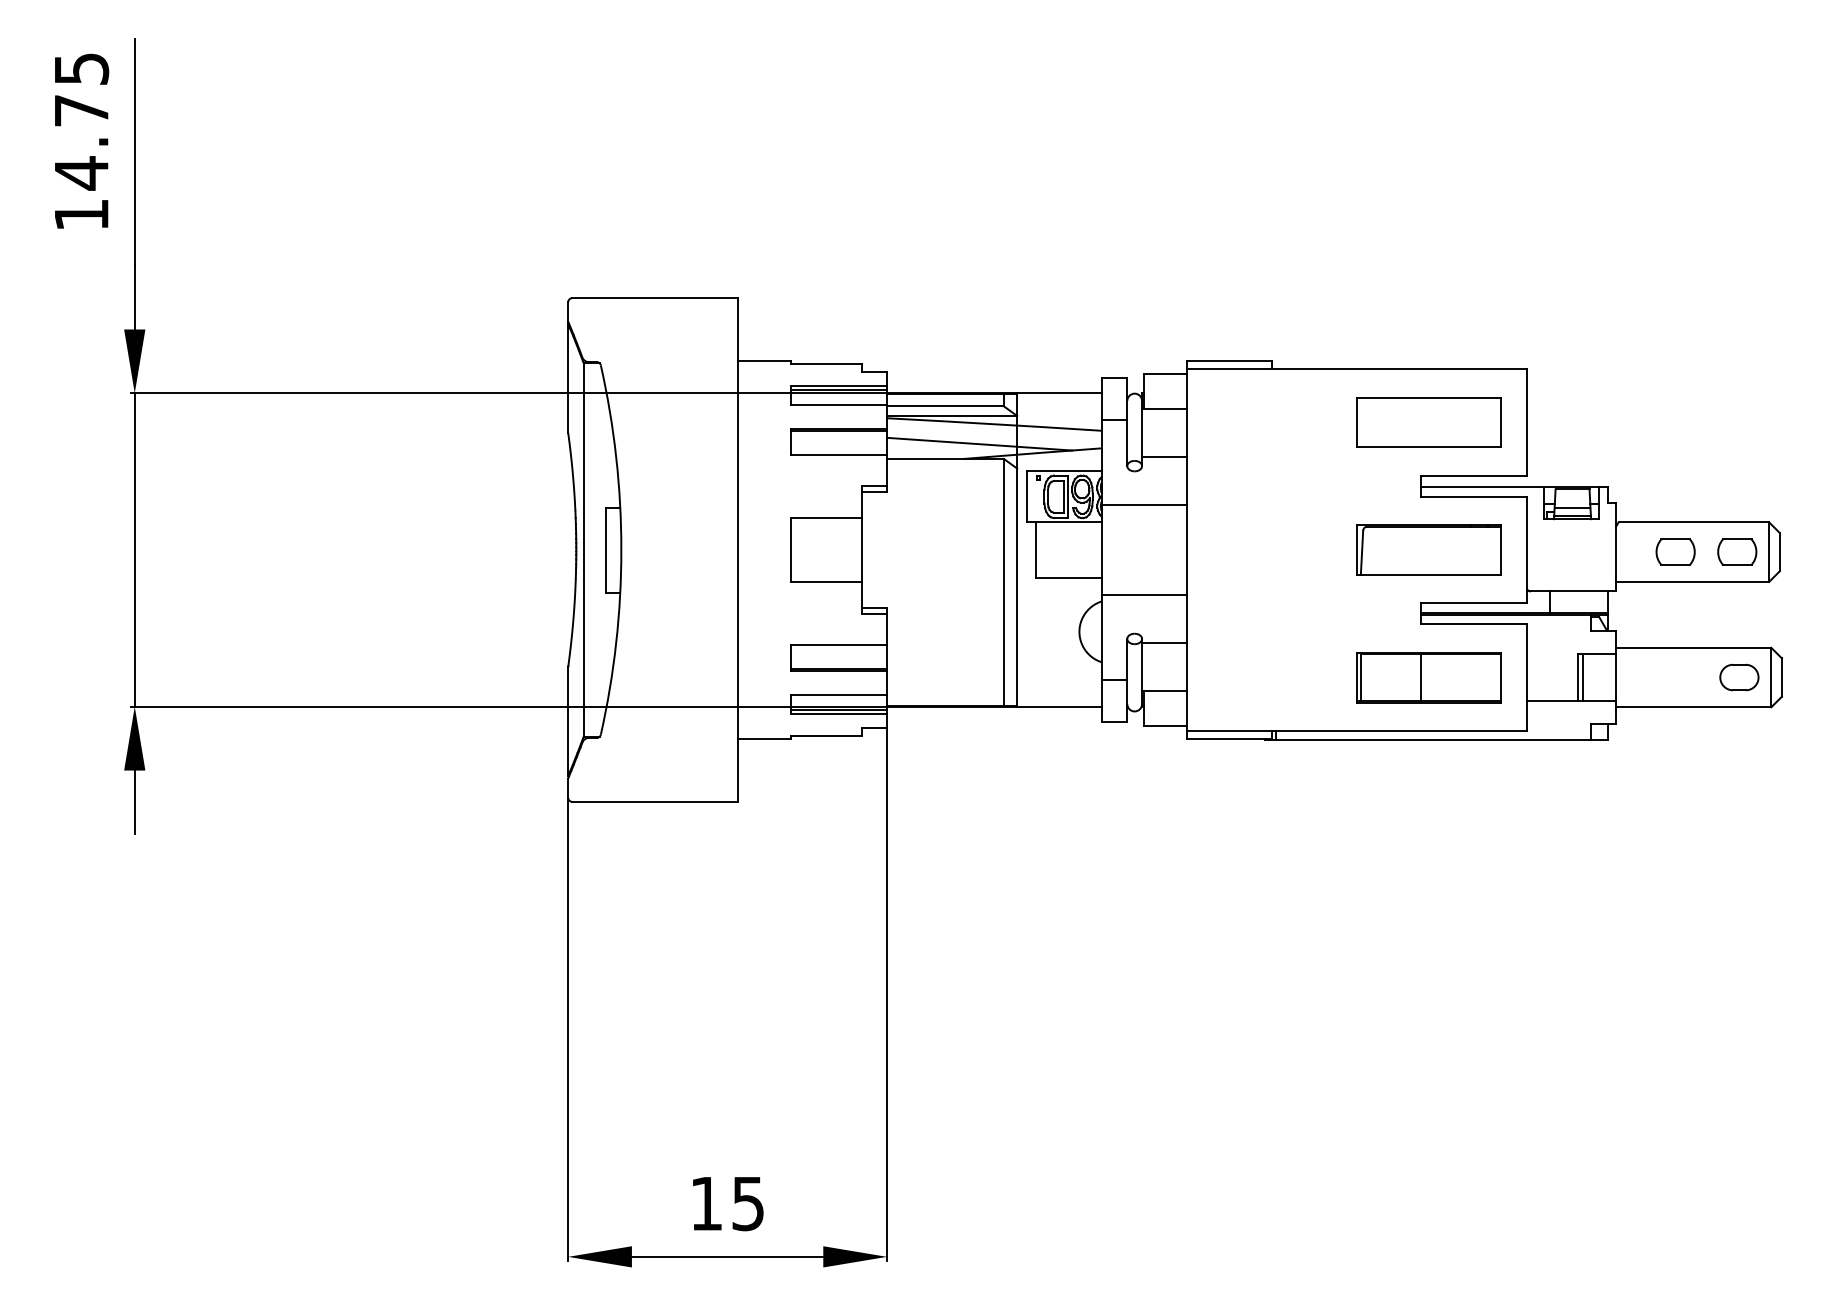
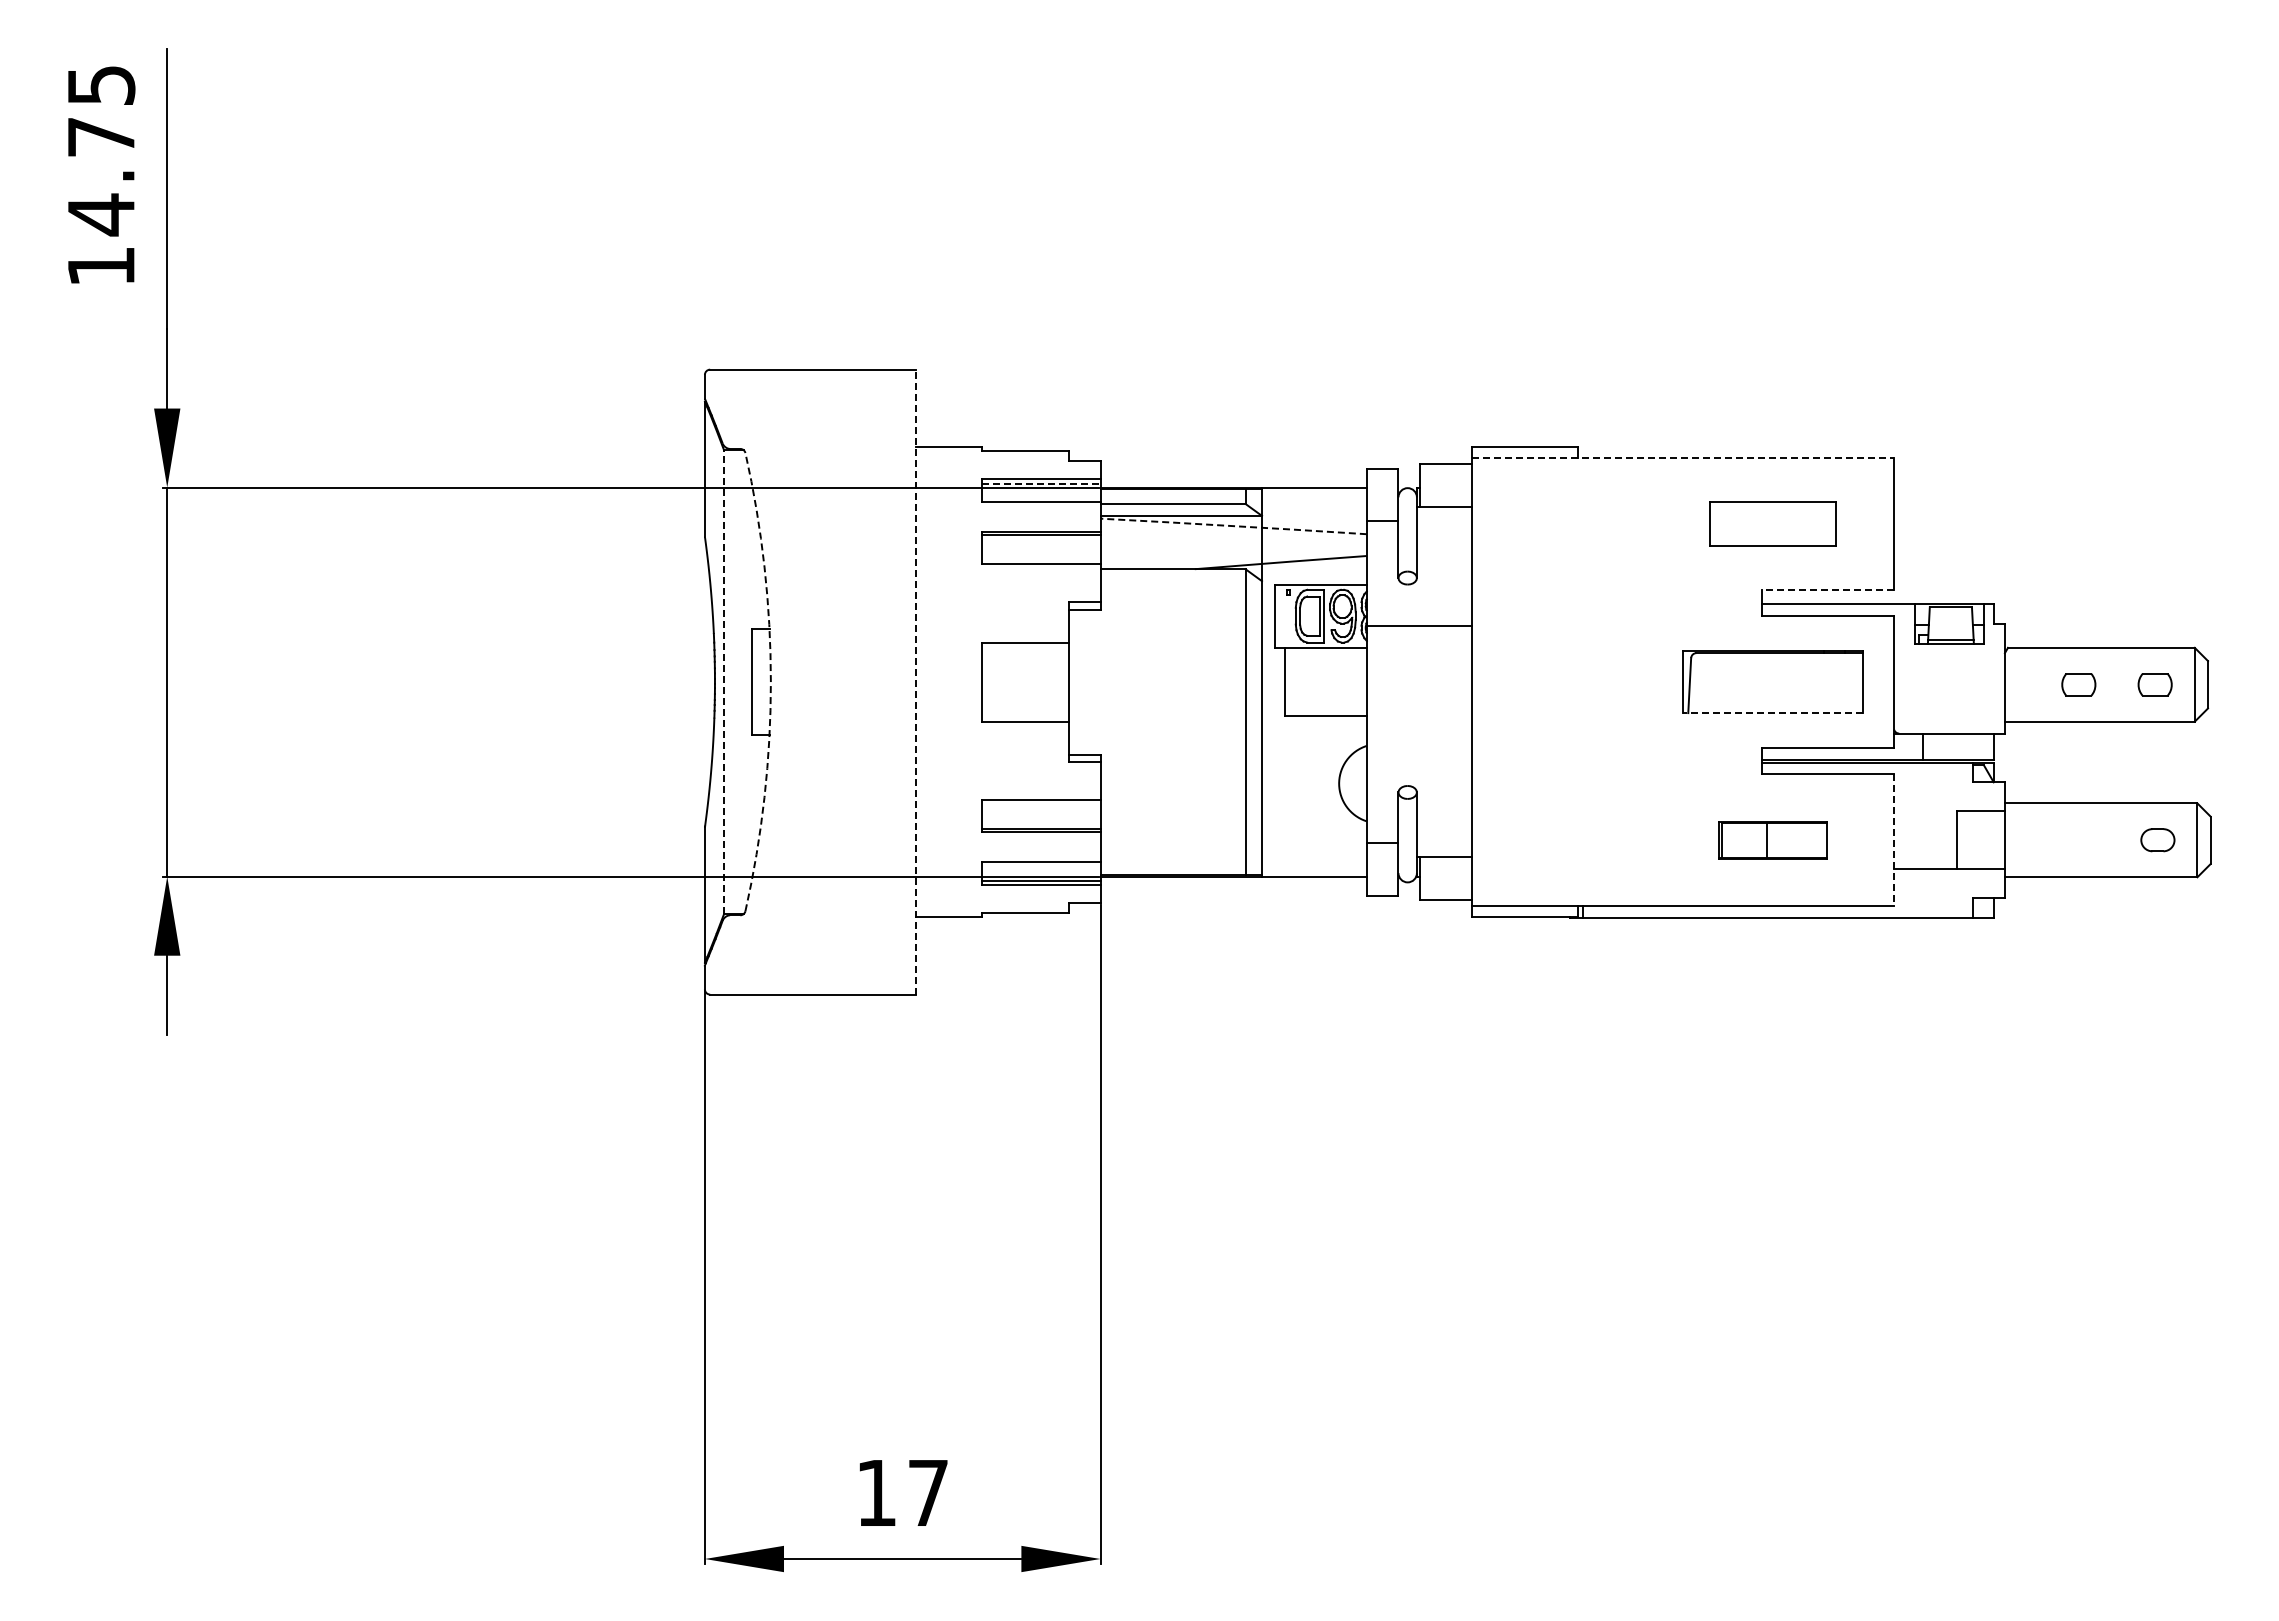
line: (1357, 369) -> (1683, 458), solid -> dashed
line: (839, 389) -> (1041, 483), solid -> dashed
part: (1428, 422) -> (1772, 523), size x0.7
line: (994, 424) -> (1233, 526), solid -> dashed
line: (979, 443) -> (1215, 550), removed
line: (1164, 456) -> (1444, 566), removed
line: (1473, 475) -> (1828, 589), solid -> dashed
line: (1572, 507) -> (1950, 629), removed
line: (737, 549) -> (915, 681), solid -> dashed
line: (583, 550) -> (724, 682), solid -> dashed
arc: (621, 550) -> (770, 682), solid -> dashed
part: (1675, 551) -> (2078, 684), size x0.7
part: (1736, 551) -> (2154, 684), size x0.7
line: (1428, 575) -> (1772, 713), solid -> dashed
line: (1144, 594) -> (1419, 737), removed
line: (1164, 643) -> (1444, 797), removed
part: (1428, 676) -> (1772, 839), size x0.6
part: (1739, 676) -> (2157, 839), size x0.7
line: (1527, 677) -> (1894, 840), solid -> dashed
line: (1582, 677) -> (1963, 840), removed
text: (748, 1204) -> (928, 1493), 15 -> 17

